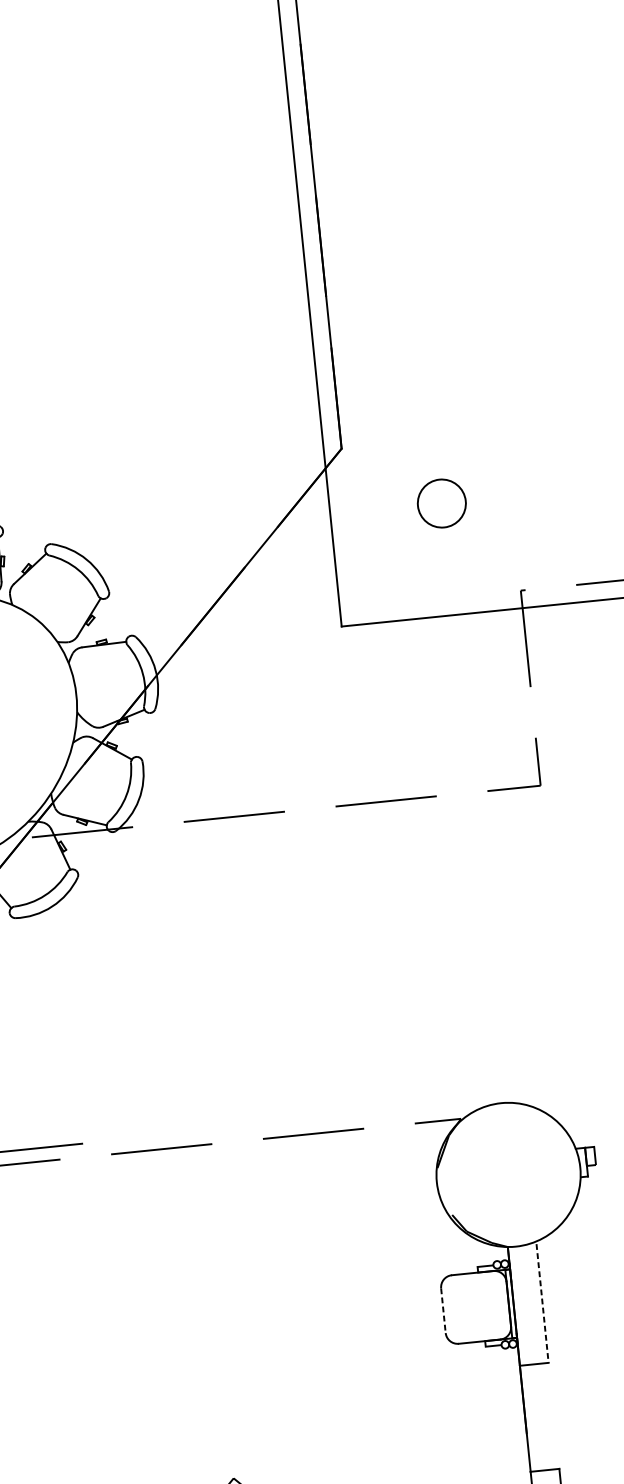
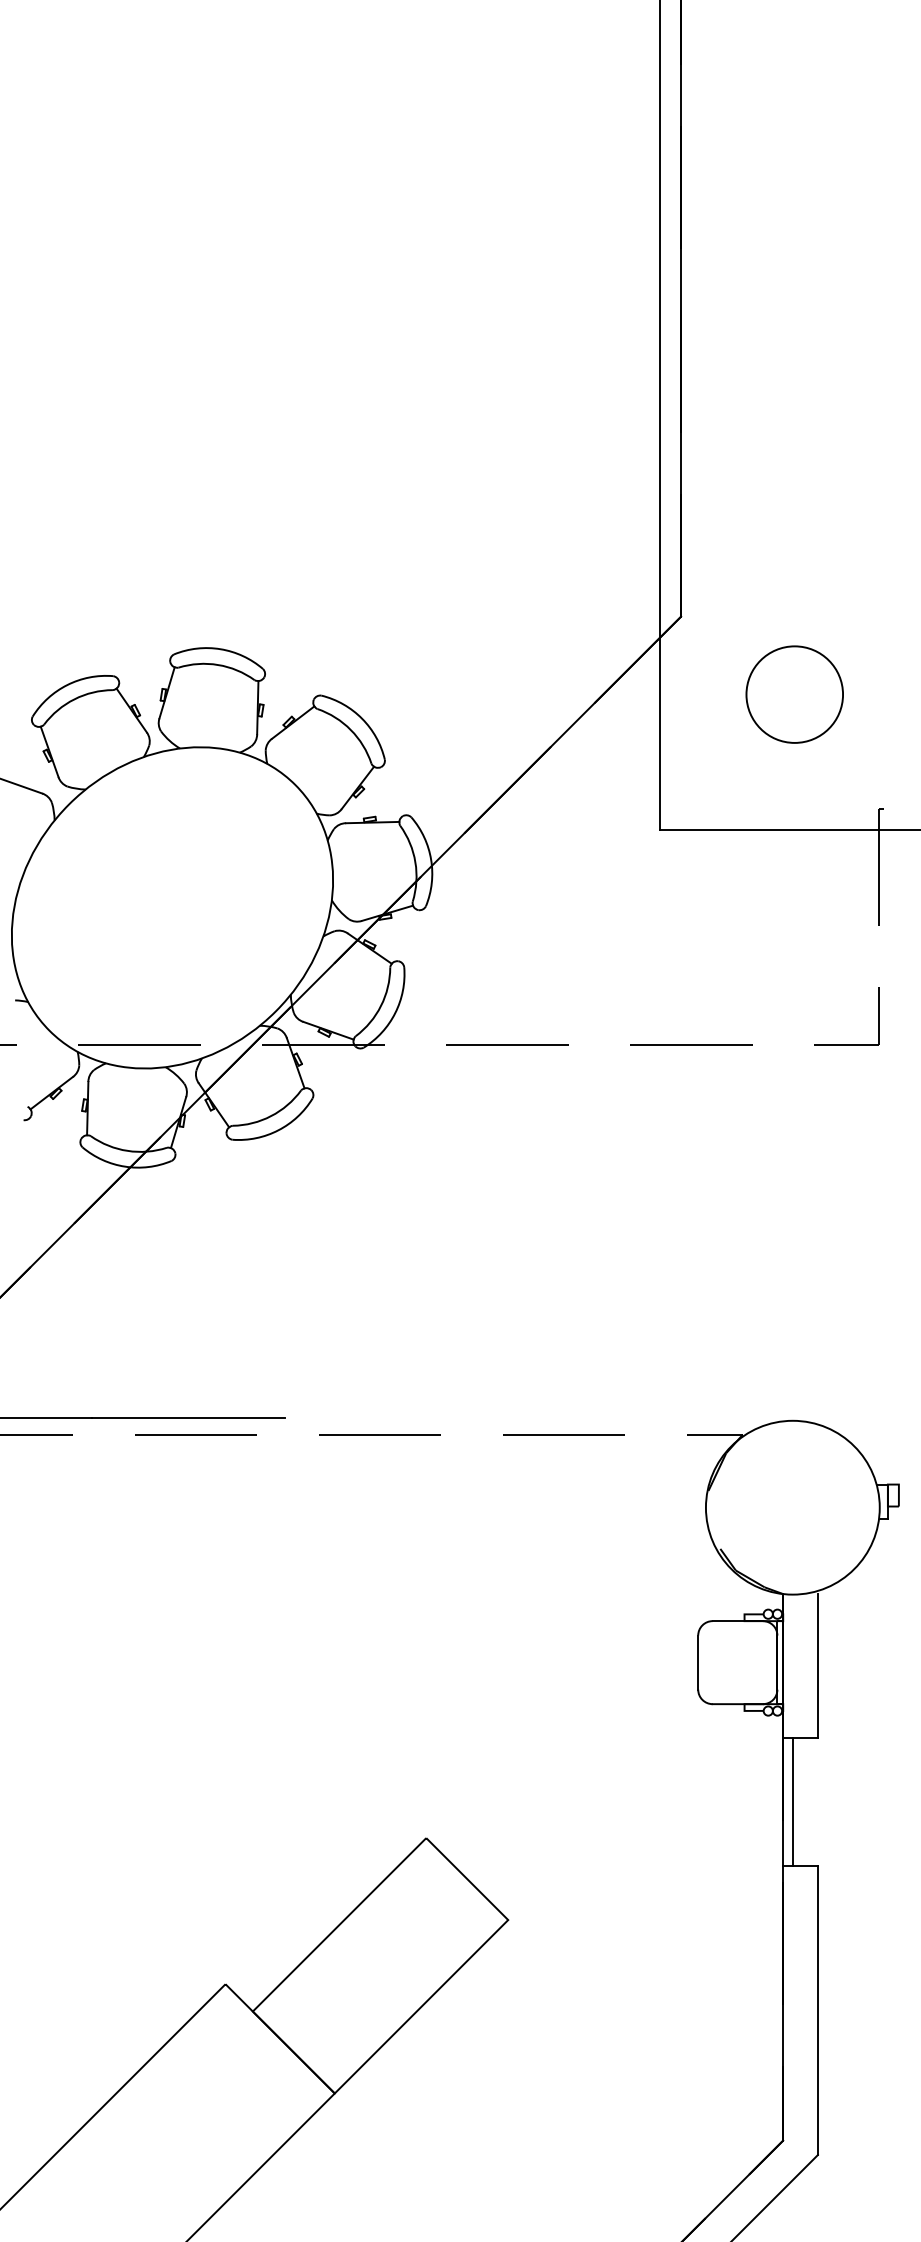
circle: (441, 503) -> (794, 694), size x1.67
line: (542, 1303) -> (817, 1666), dashed -> solid
line: (443, 1311) -> (698, 1663), dashed -> solid
line: (532, 1417) -> (792, 1801), added

